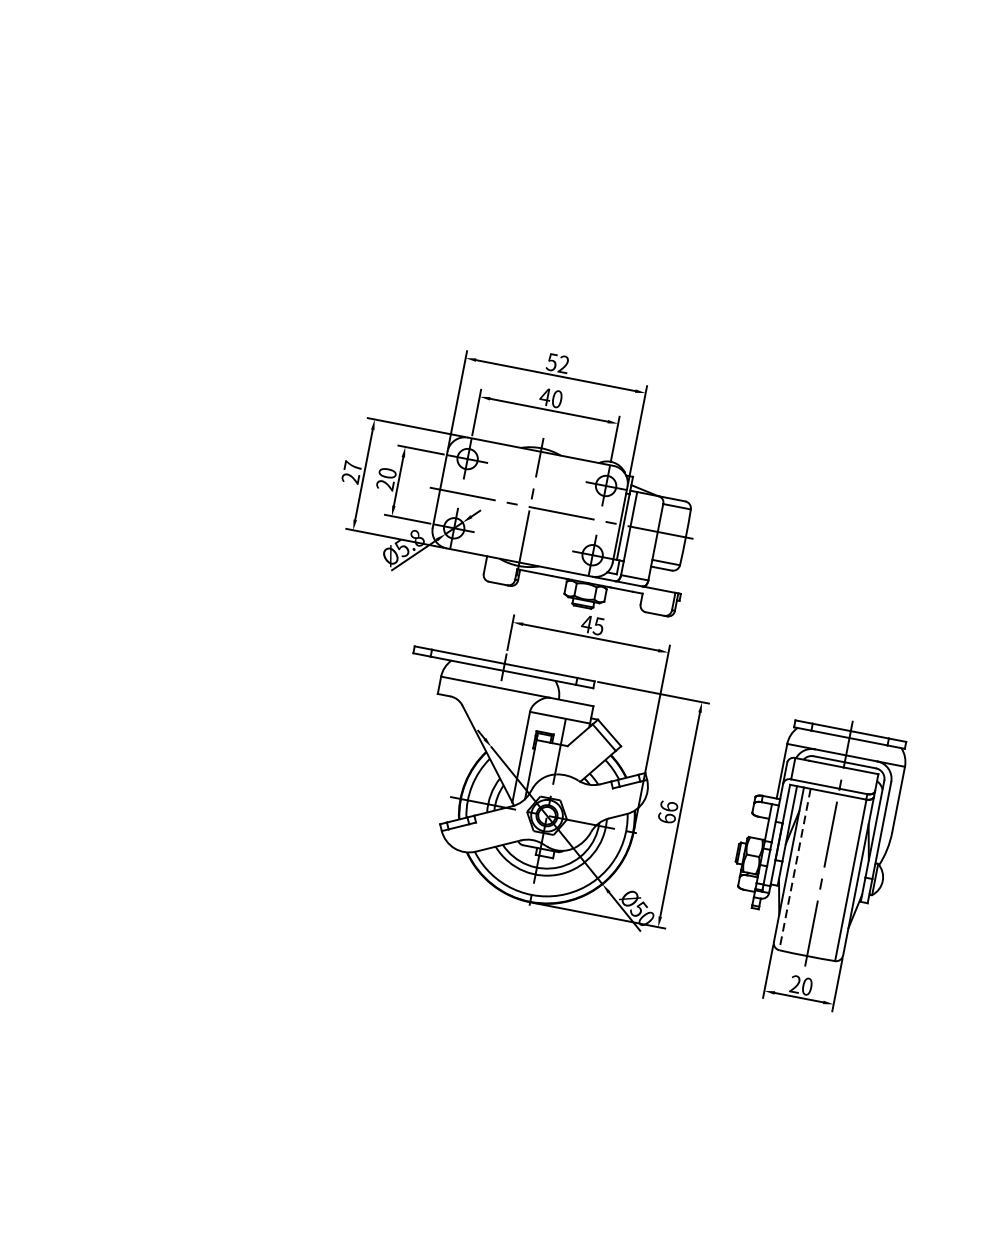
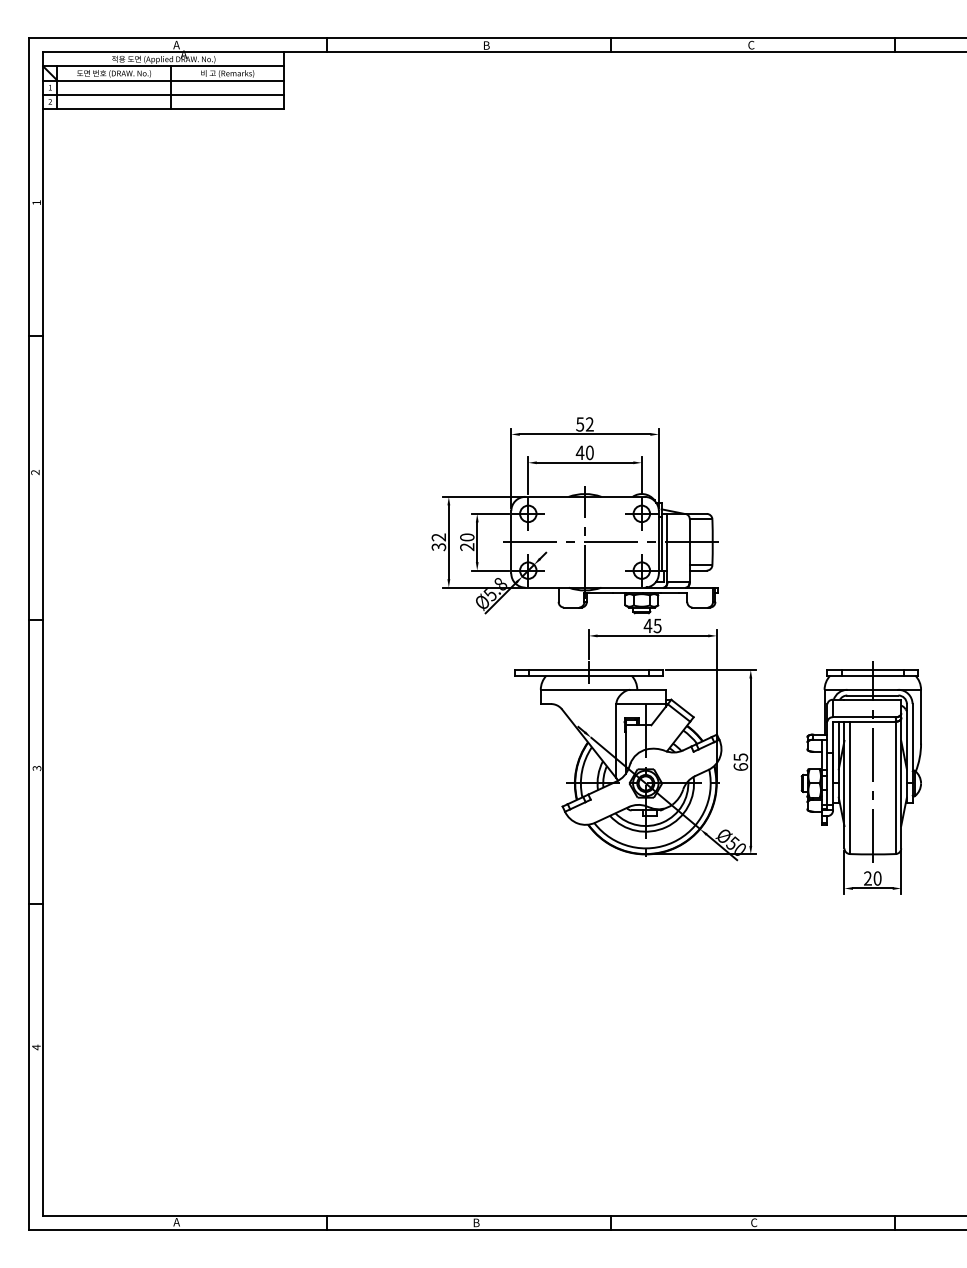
text: (351, 472) -> (438, 542), 27 -> 32
text: (668, 806) -> (740, 757), 66 -> 65
line: (794, 870) -> (849, 788), dashed -> solid

